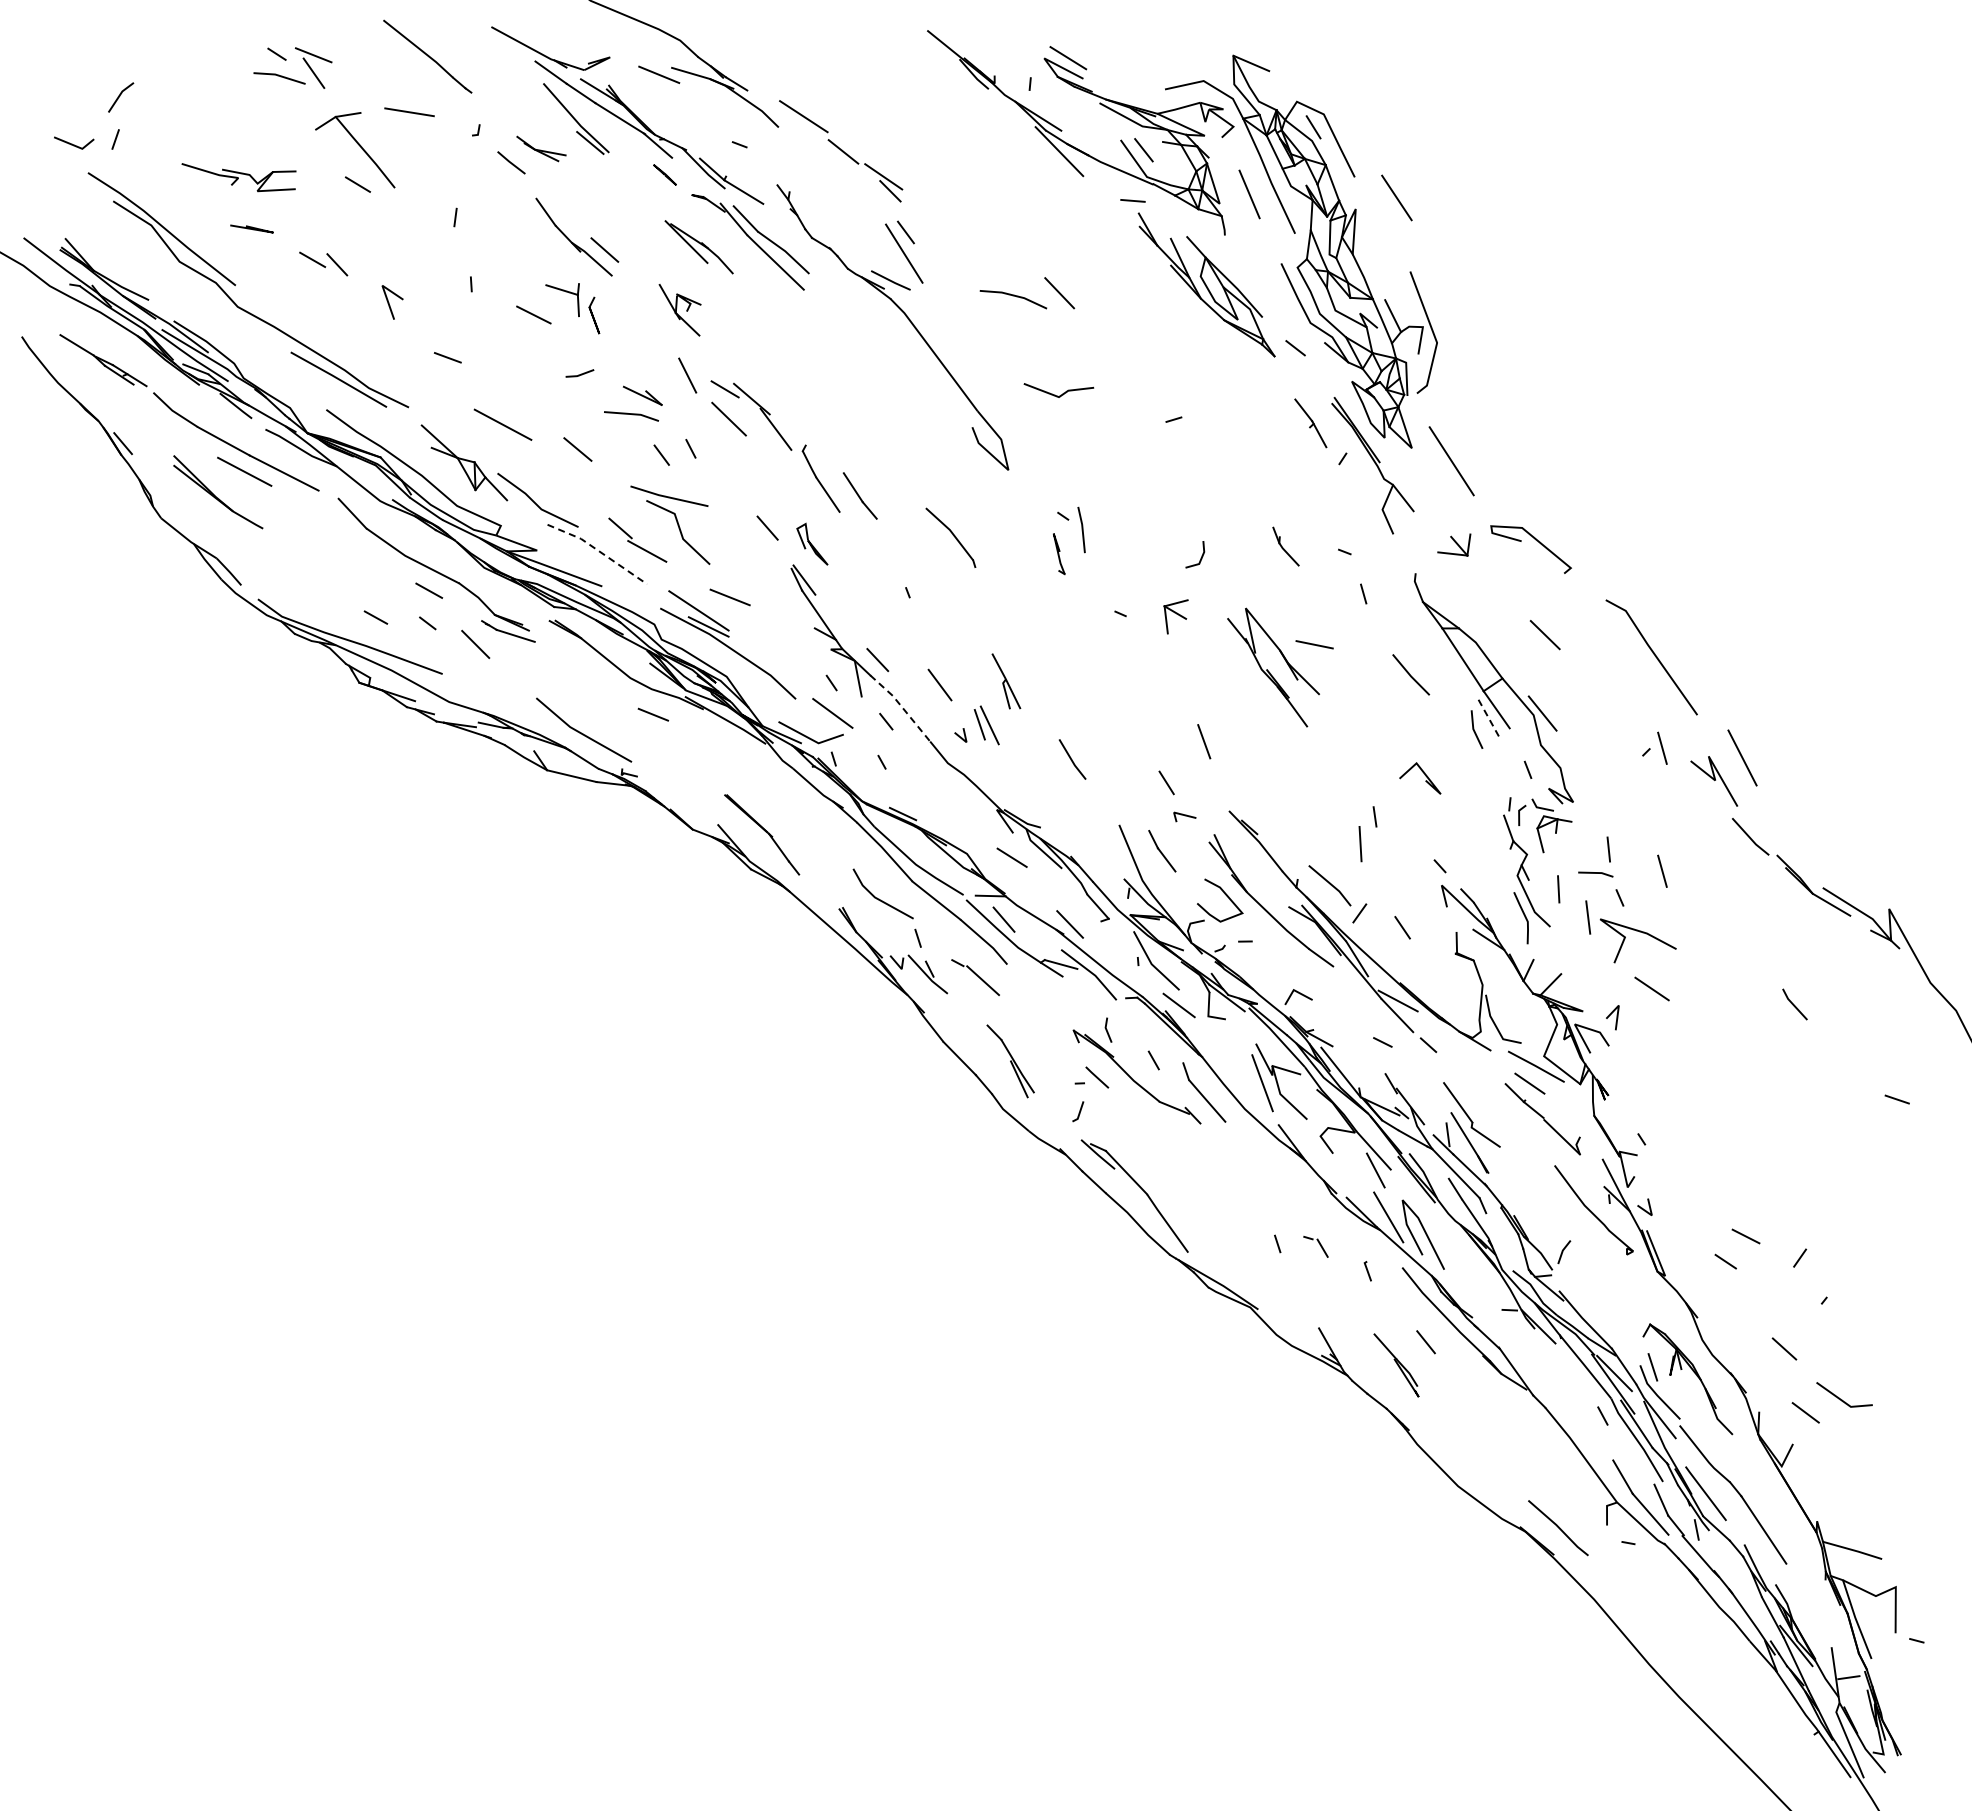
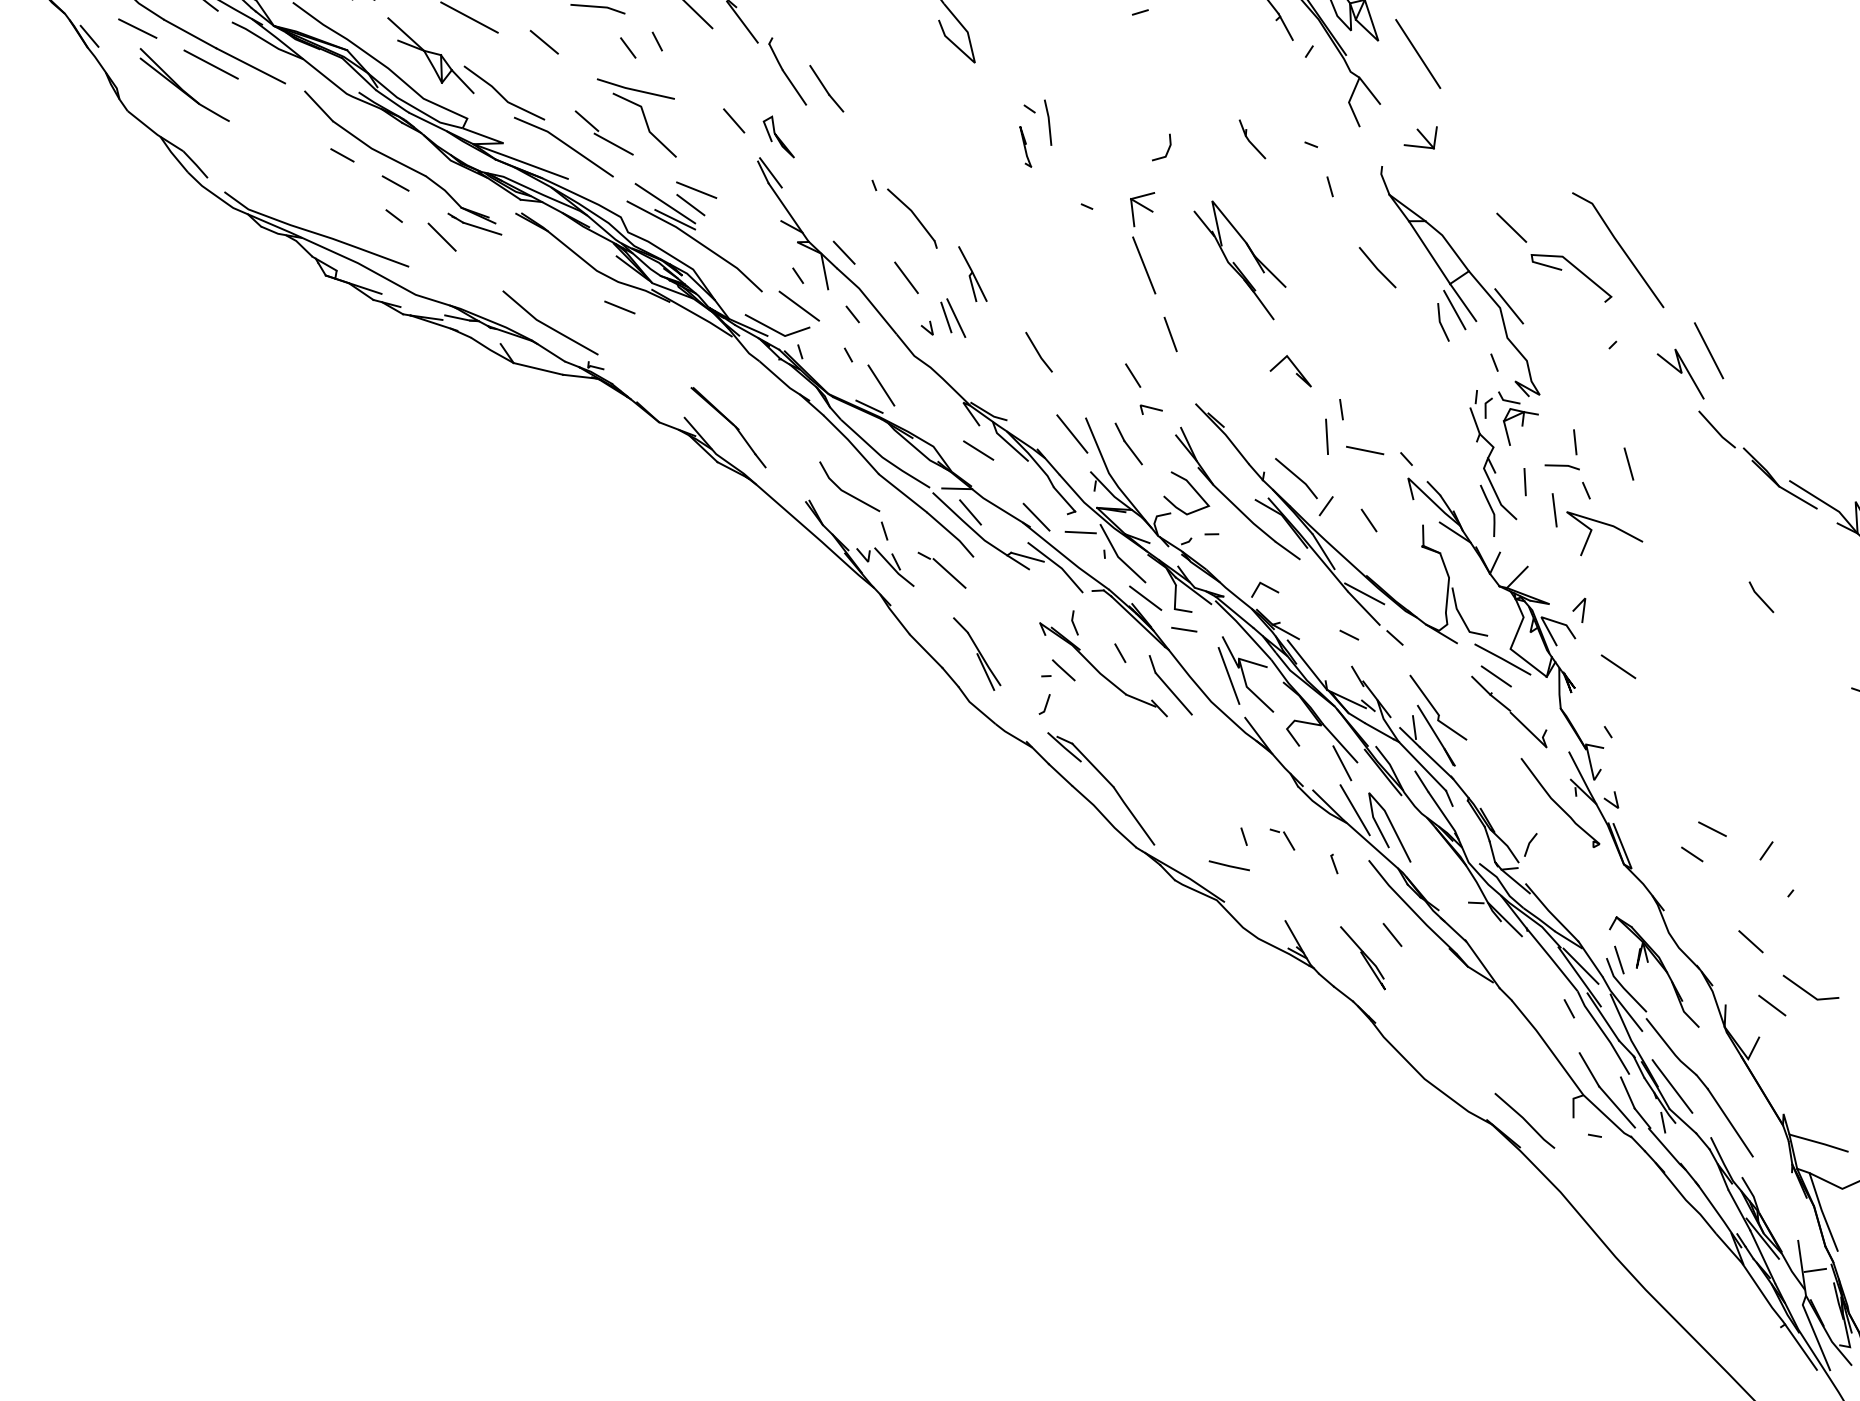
line: (170, 435) -> (136, 28), added
part: (950, 537) -> (911, 218), moved
curve: (1535, 540) -> (1575, 269), moved
line: (599, 551) -> (565, 144), dashed -> solid
line: (723, 612) -> (689, 205), added
line: (375, 617) -> (341, 155), moved
line: (1314, 644) -> (1364, 450), moved
line: (1177, 672) -> (1143, 265), added
line: (901, 706) -> (867, 299), dashed -> solid
line: (1488, 717) -> (1454, 310), dashed -> solid
line: (1662, 747) -> (1628, 340), removed
line: (1424, 775) -> (1294, 368), moved
line: (914, 792) -> (880, 385), added
line: (1105, 840) -> (1071, 433), added
line: (1114, 939) -> (1080, 532), added
line: (1651, 988) -> (1617, 666), moved
line: (1217, 1036) -> (1183, 629), added
line: (1262, 1272) -> (1228, 865), added

